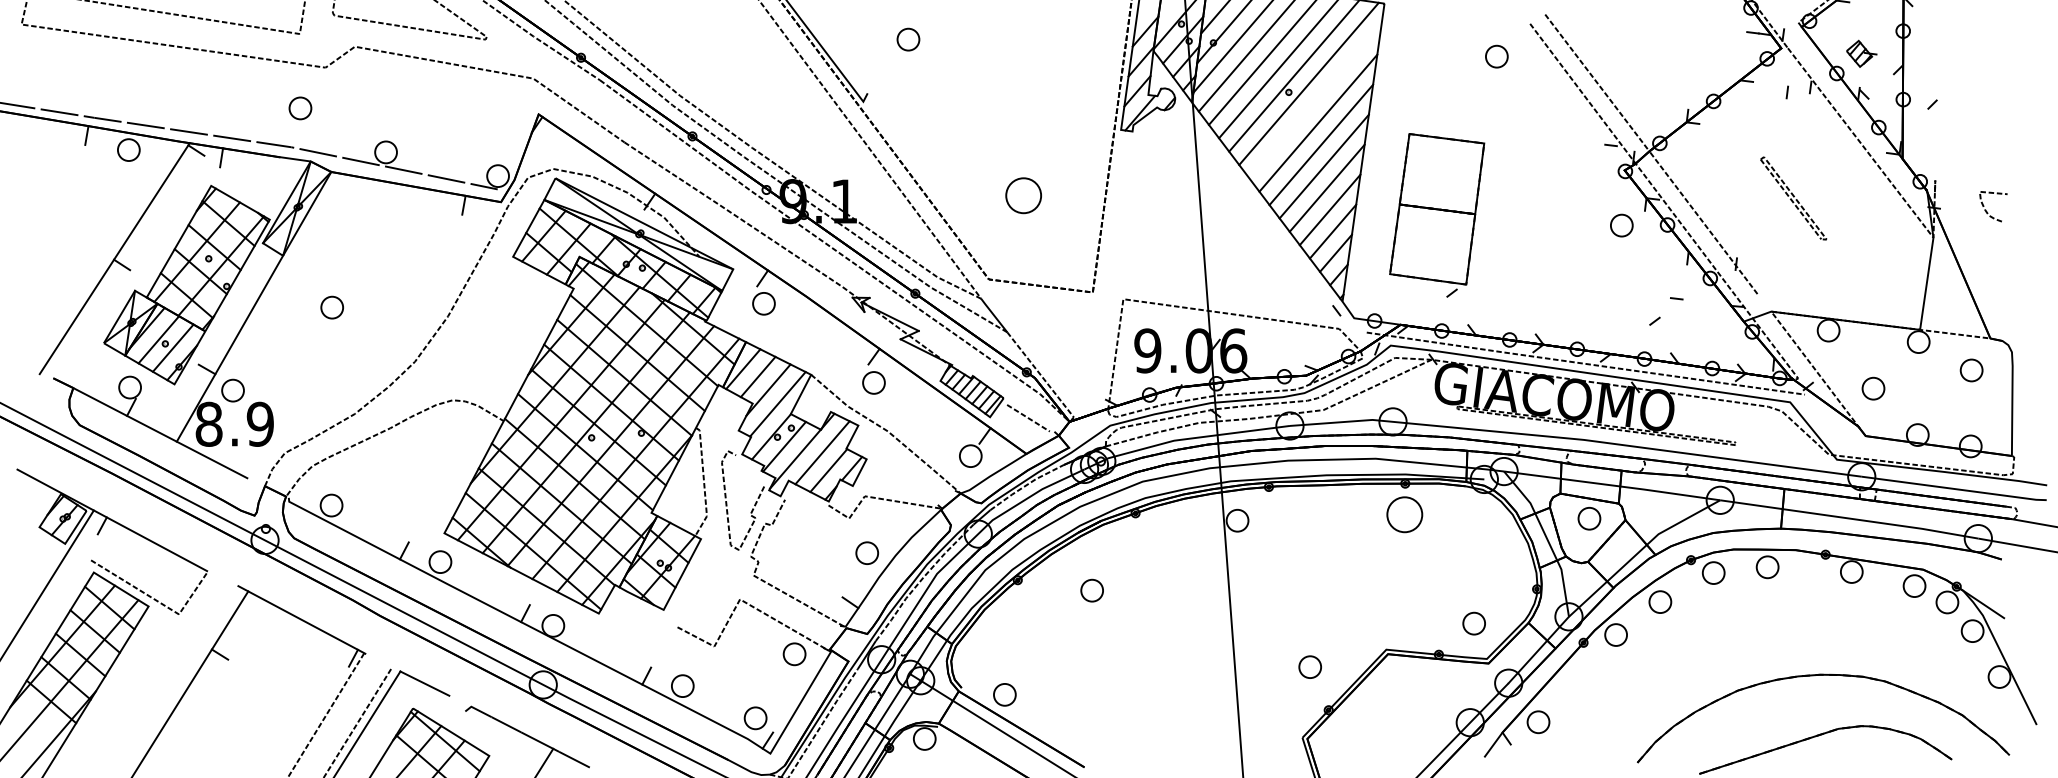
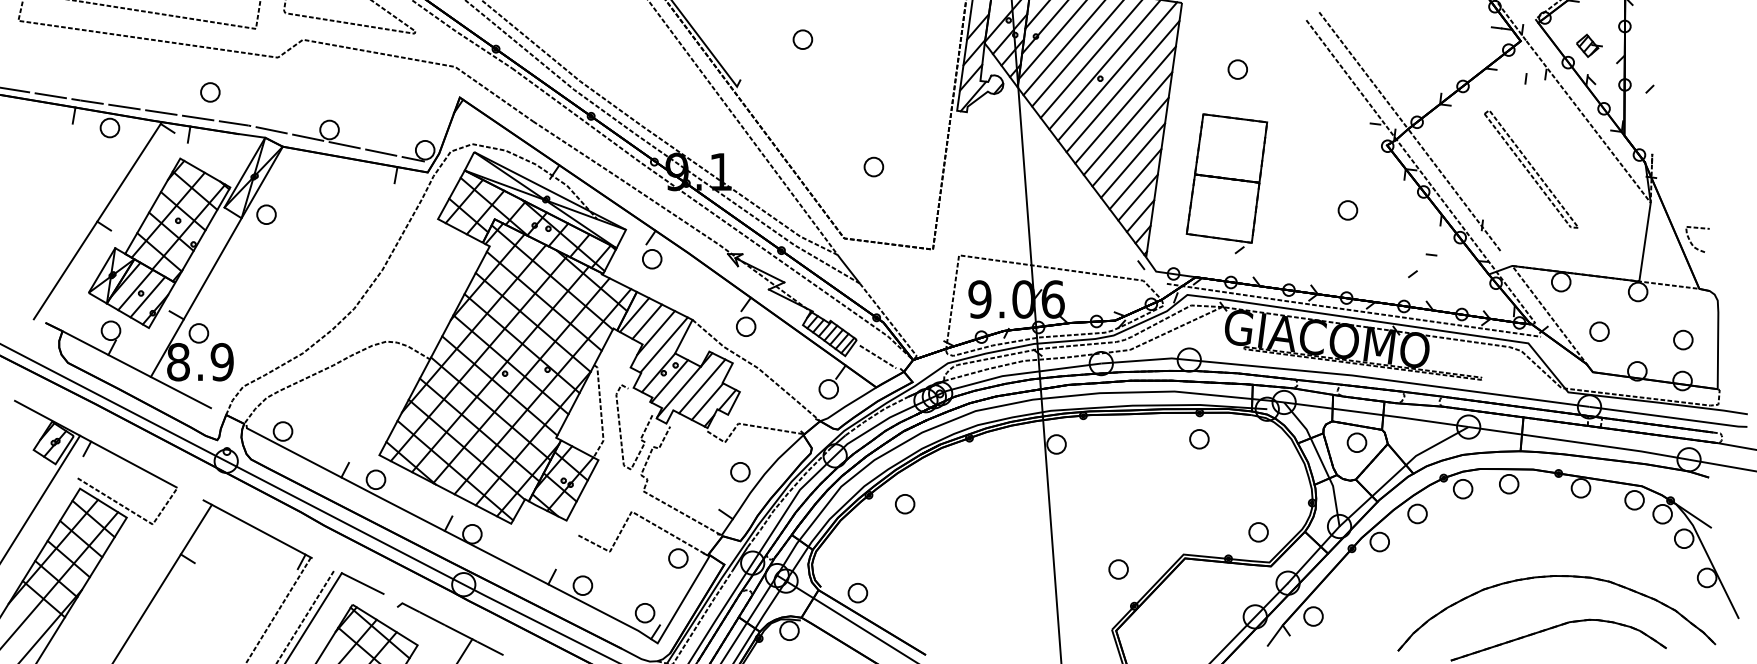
part: (908, 39) -> (802, 39), moved
part: (1496, 56) -> (1237, 69), moved
line: (1315, 101) -> (1123, 86), added
part: (300, 108) -> (210, 92), moved
part: (1023, 195) -> (873, 166), size x0.62
part: (1793, 198) -> (1531, 169), size x1.67
curve: (1987, 211) -> (1692, 243), moved
part: (1621, 225) -> (1347, 210), moved
part: (331, 307) -> (265, 214), moved
part: (1971, 370) -> (1683, 340), moved
part: (1404, 514) -> (1199, 439), size x0.62
part: (1091, 590) -> (904, 504), moved

